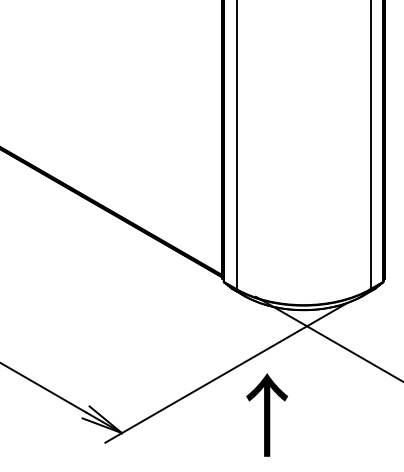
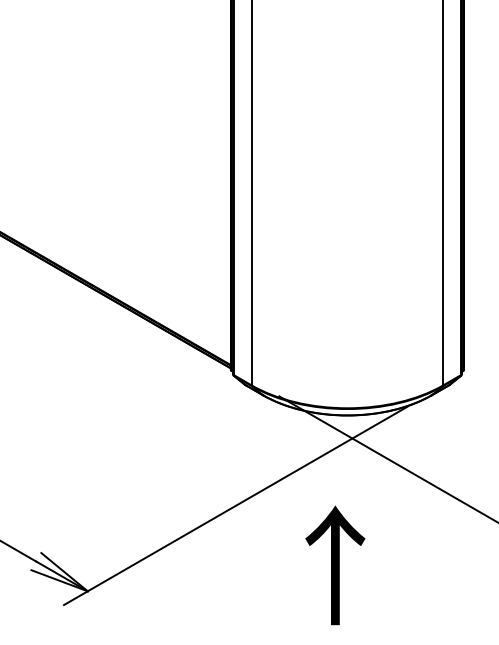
text: (266, 414) -> (334, 564), moved

